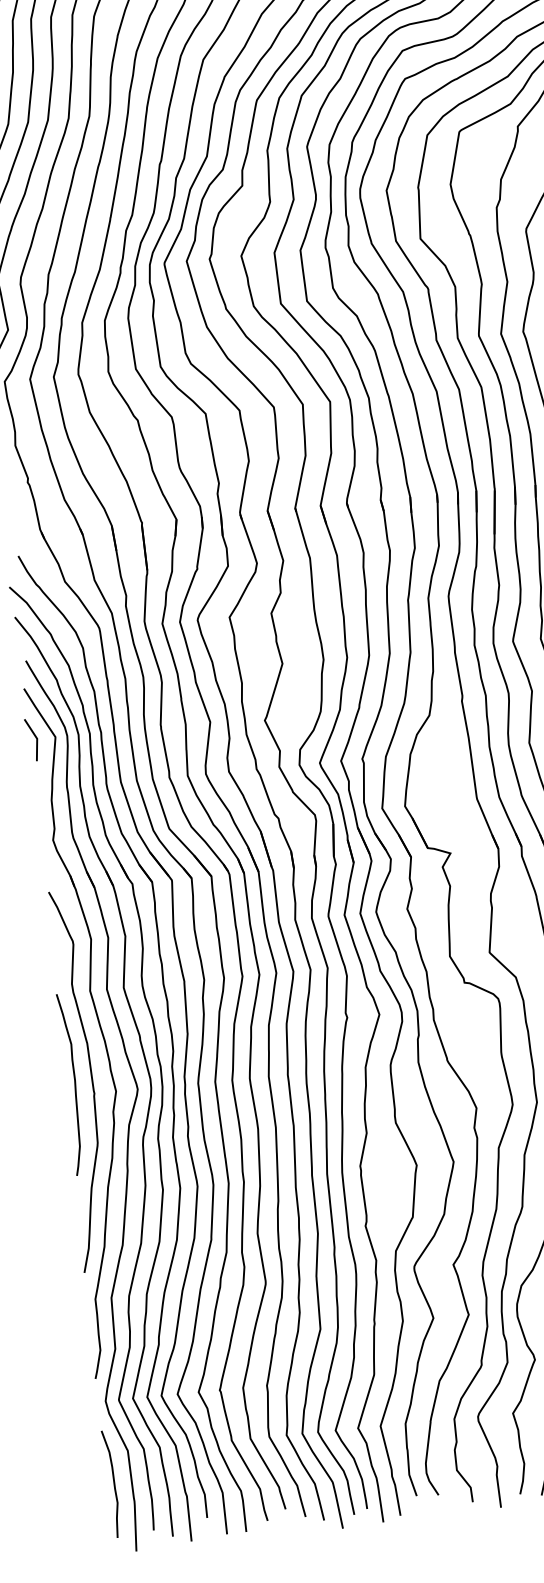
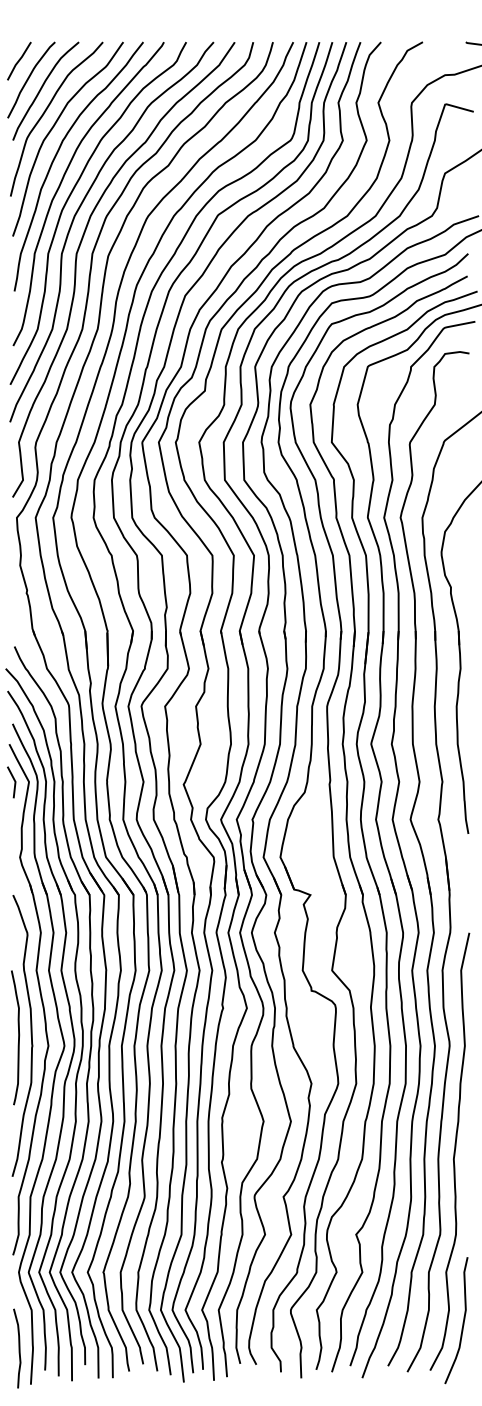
curve: (113, 1483) -> (18, 1348), moved

